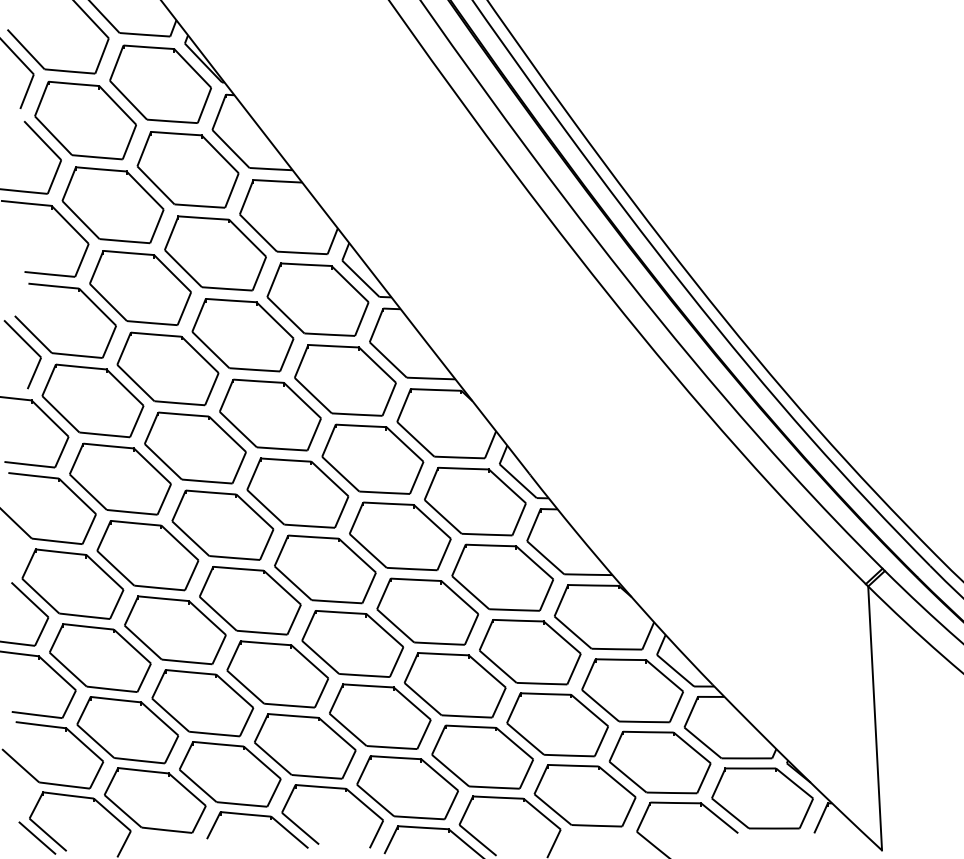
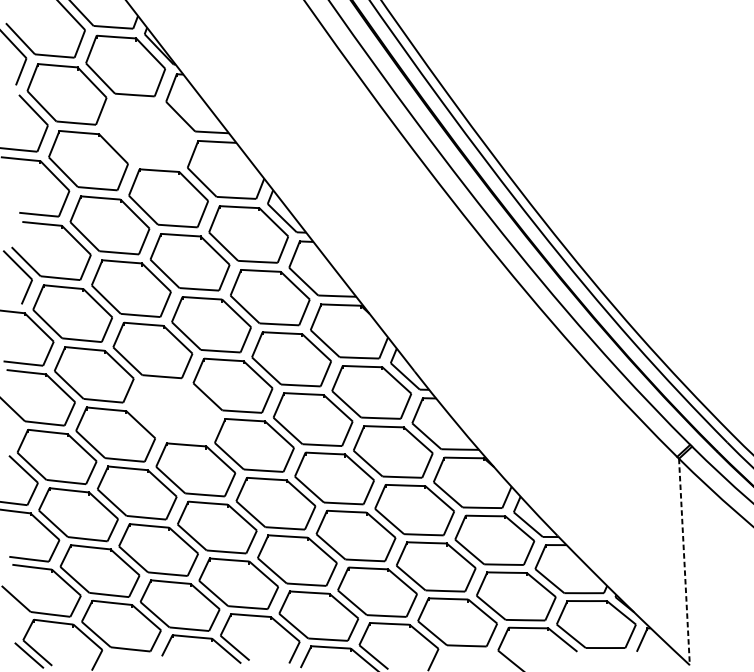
part: (187, 169) -> (146, 132), removed
part: (222, 524) -> (174, 410), removed
line: (875, 718) -> (684, 561), solid -> dashed

